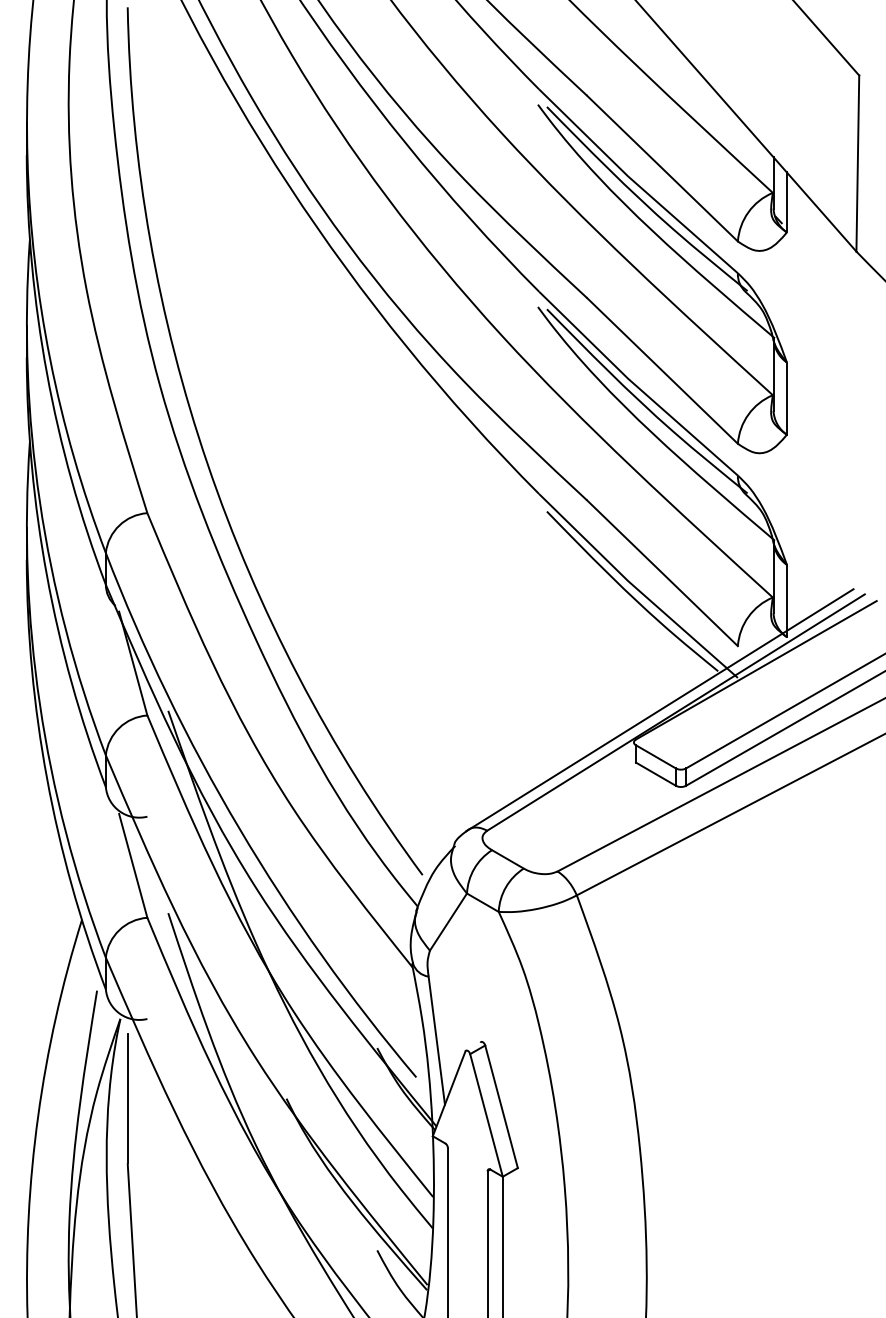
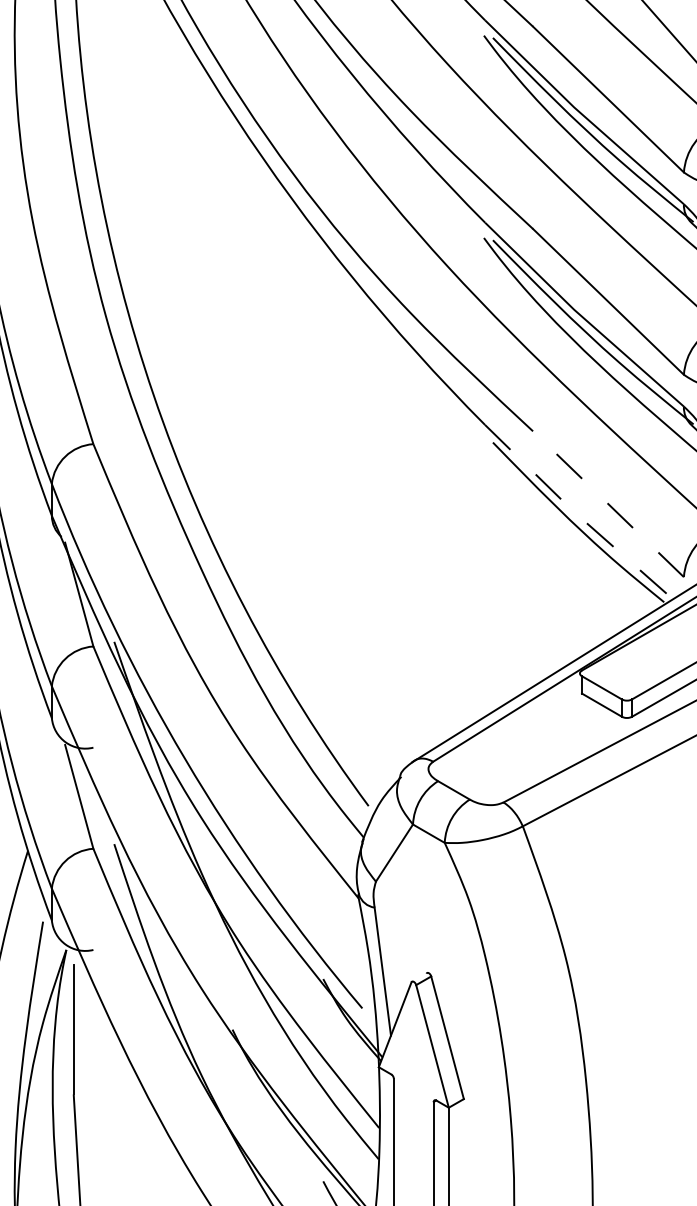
line: (662, 573) -> (608, 504), solid -> dashed
line: (636, 588) -> (582, 519), solid -> dashed

